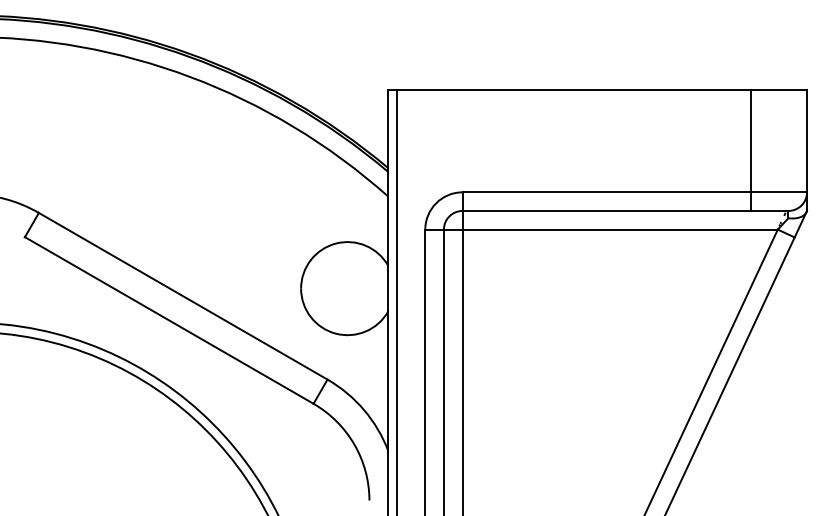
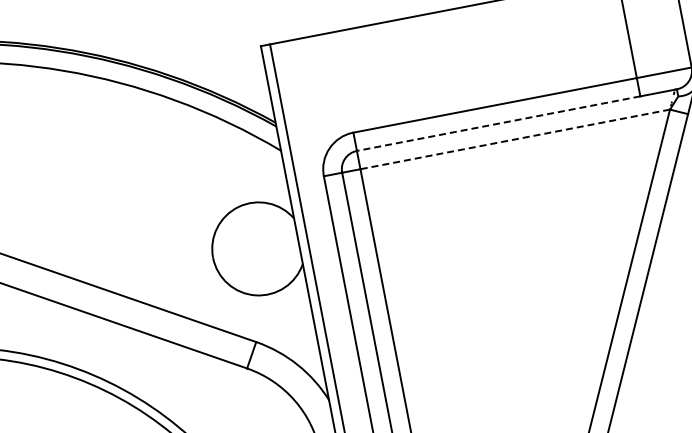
line: (606, 210) -> (498, 123), solid -> dashed
line: (620, 229) -> (515, 139), solid -> dashed

